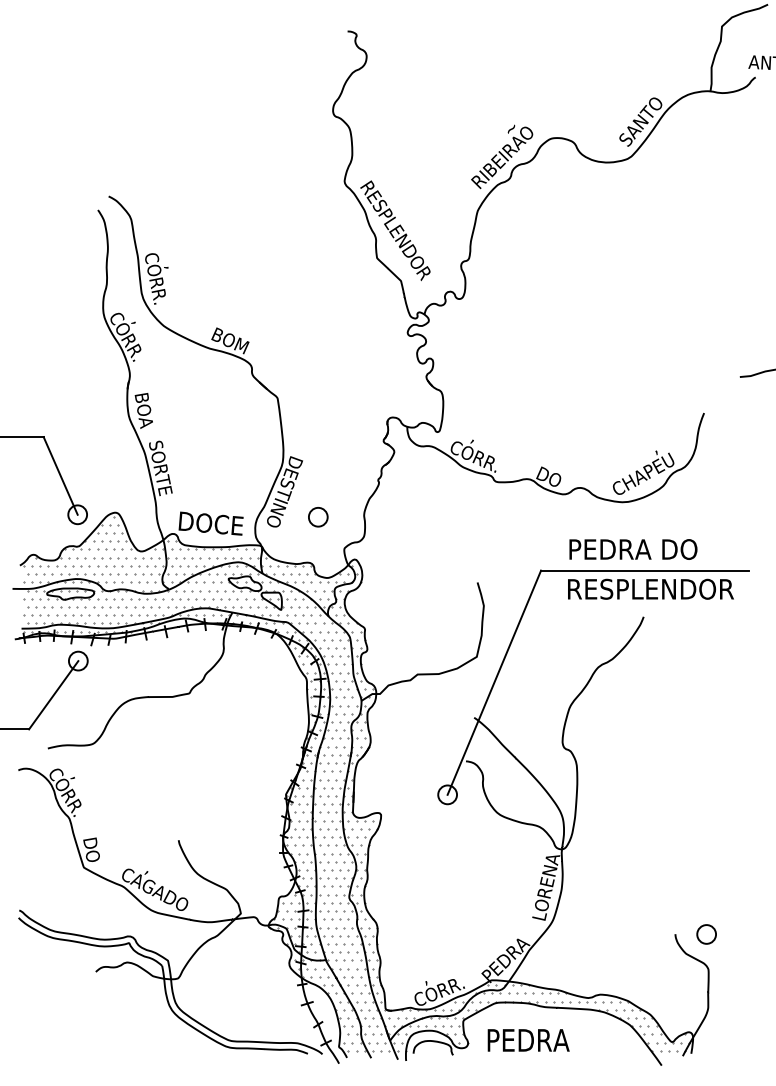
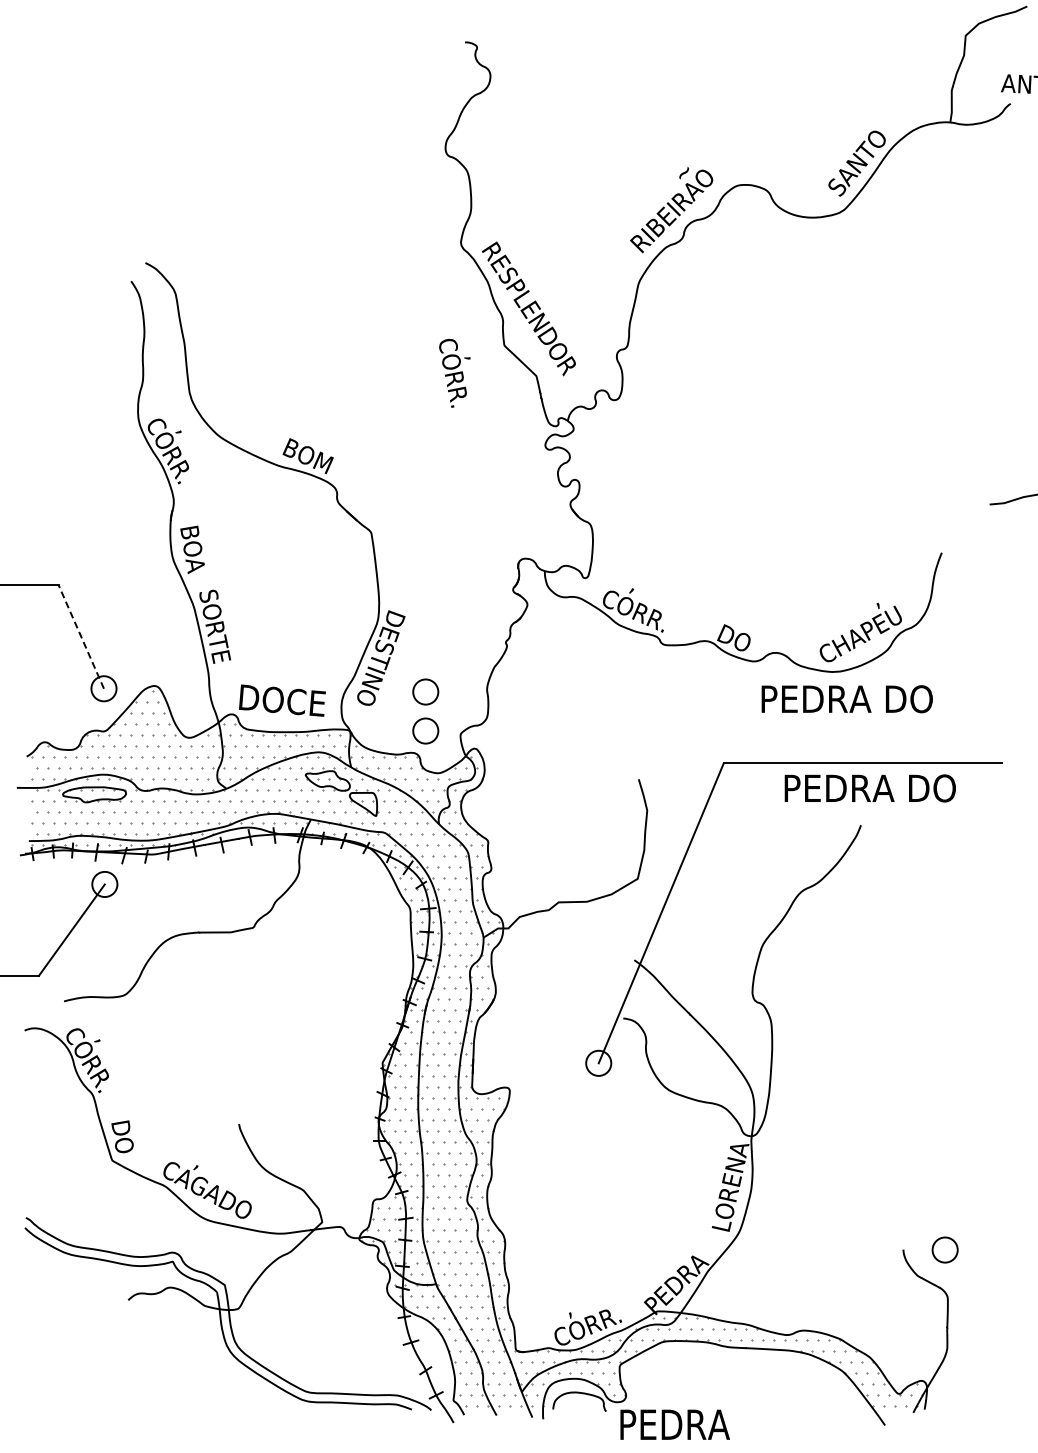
text: (156, 278) -> (454, 372), moved
line: (60, 475) -> (81, 636), solid -> dashed
part: (318, 545) -> (425, 730), added
text: (632, 549) -> (846, 699), moved
text: (650, 589) -> (870, 788), RESPLENDOR -> PEDRA DO
text: (528, 1040) -> (674, 1424), moved

